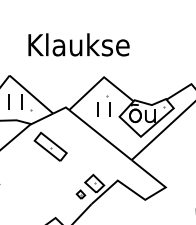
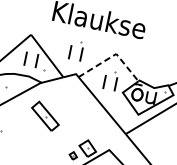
line: (101, 80) -> (113, 56), solid -> dashed
part: (60, 81) -> (76, 49), added
part: (50, 146) -> (45, 115), moved

